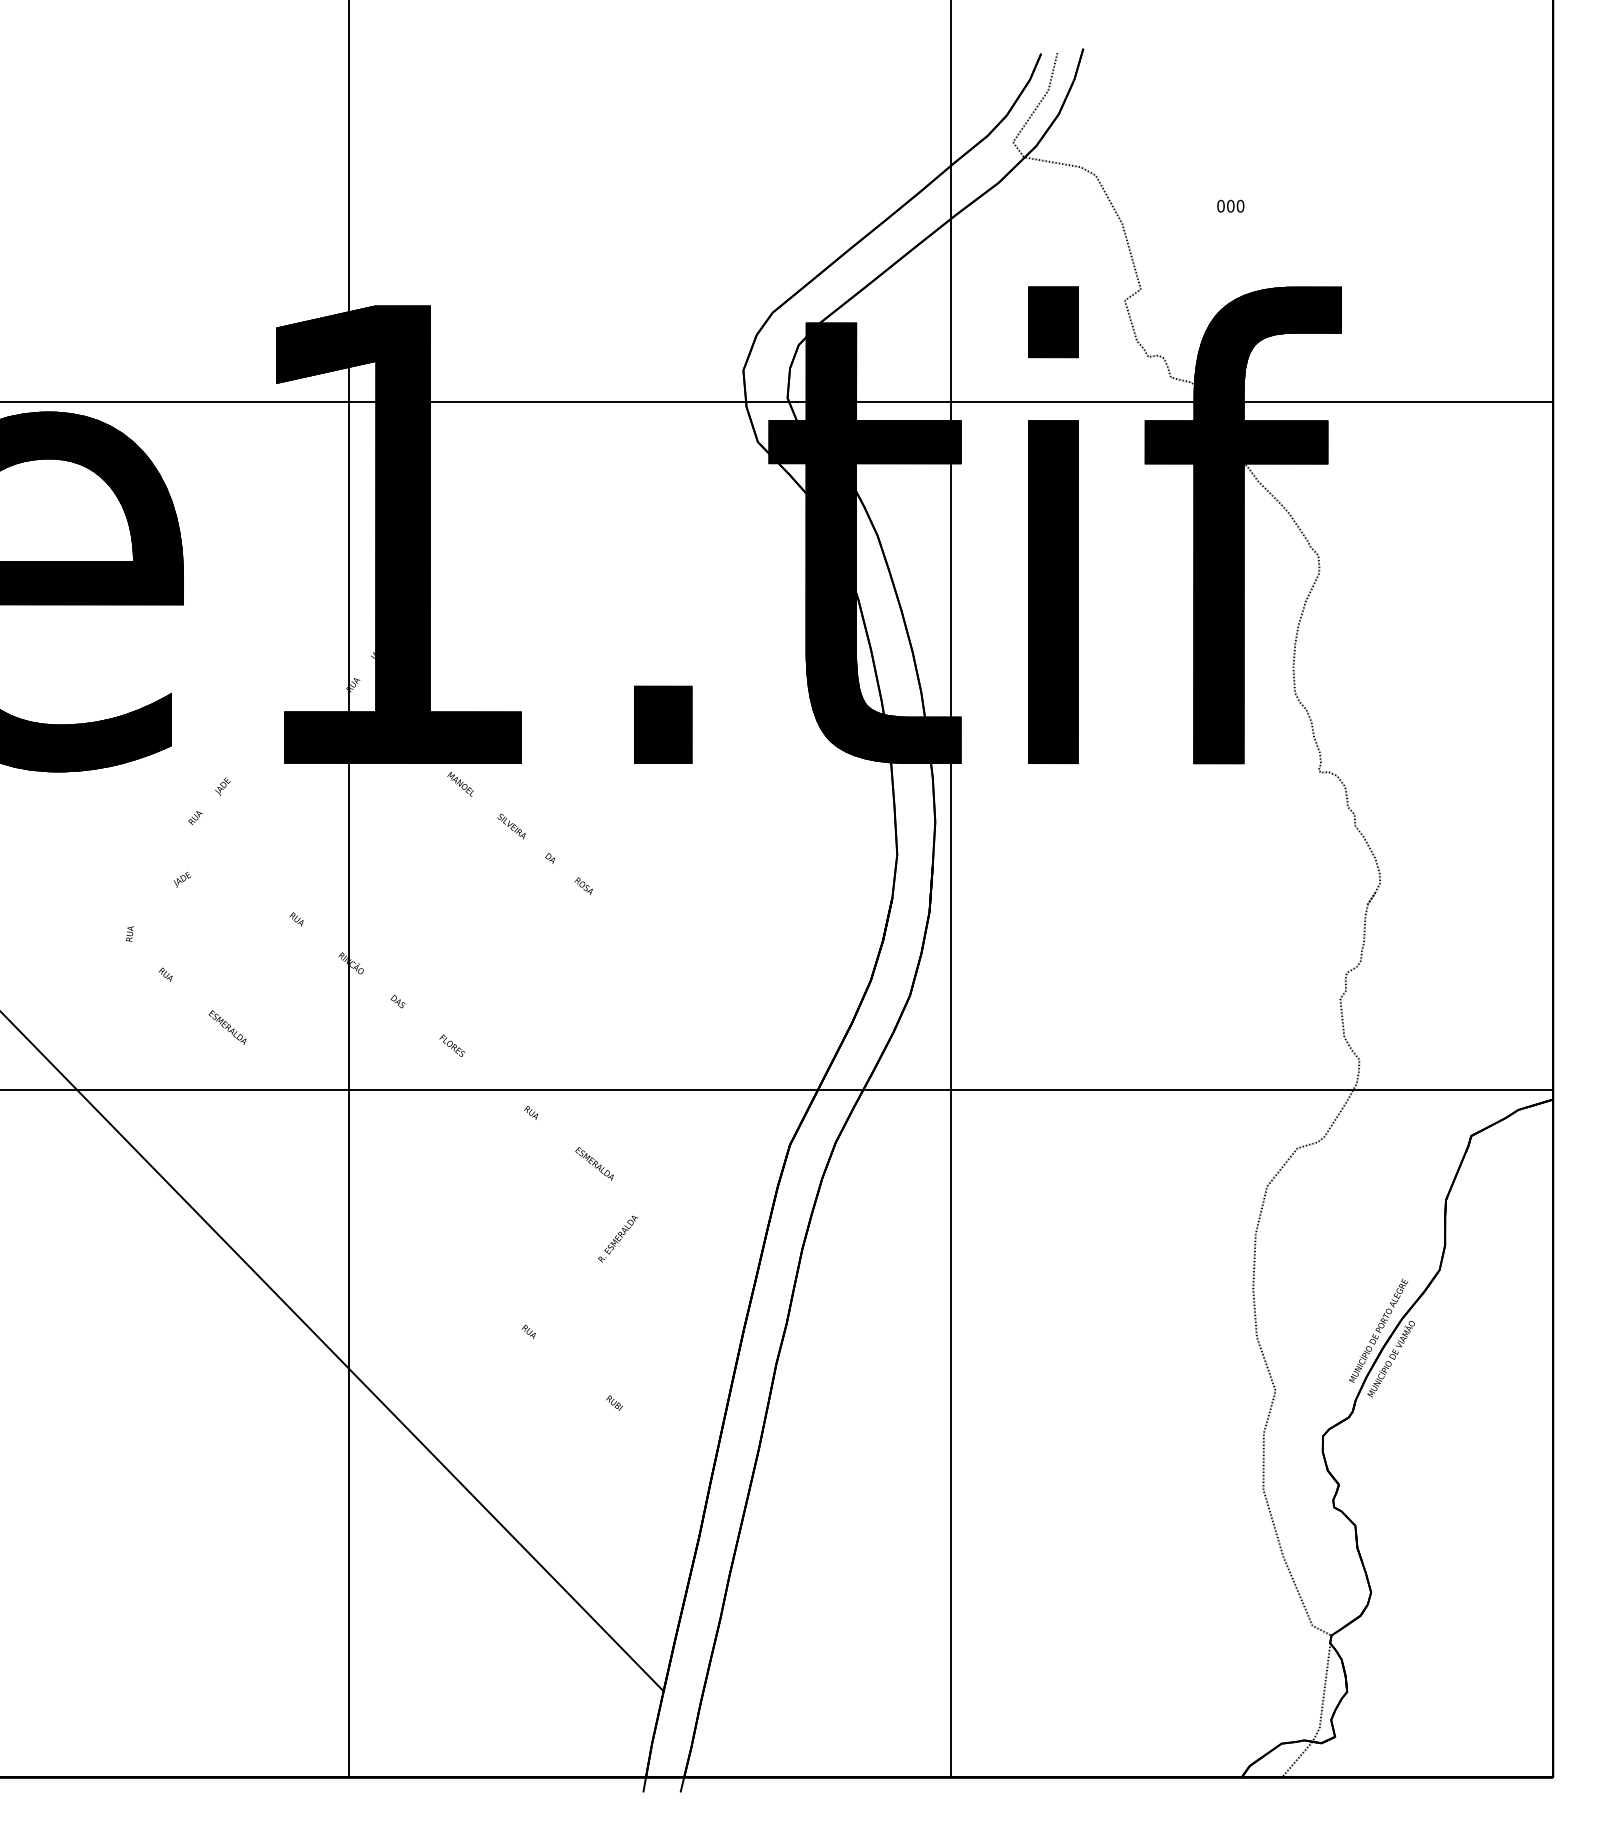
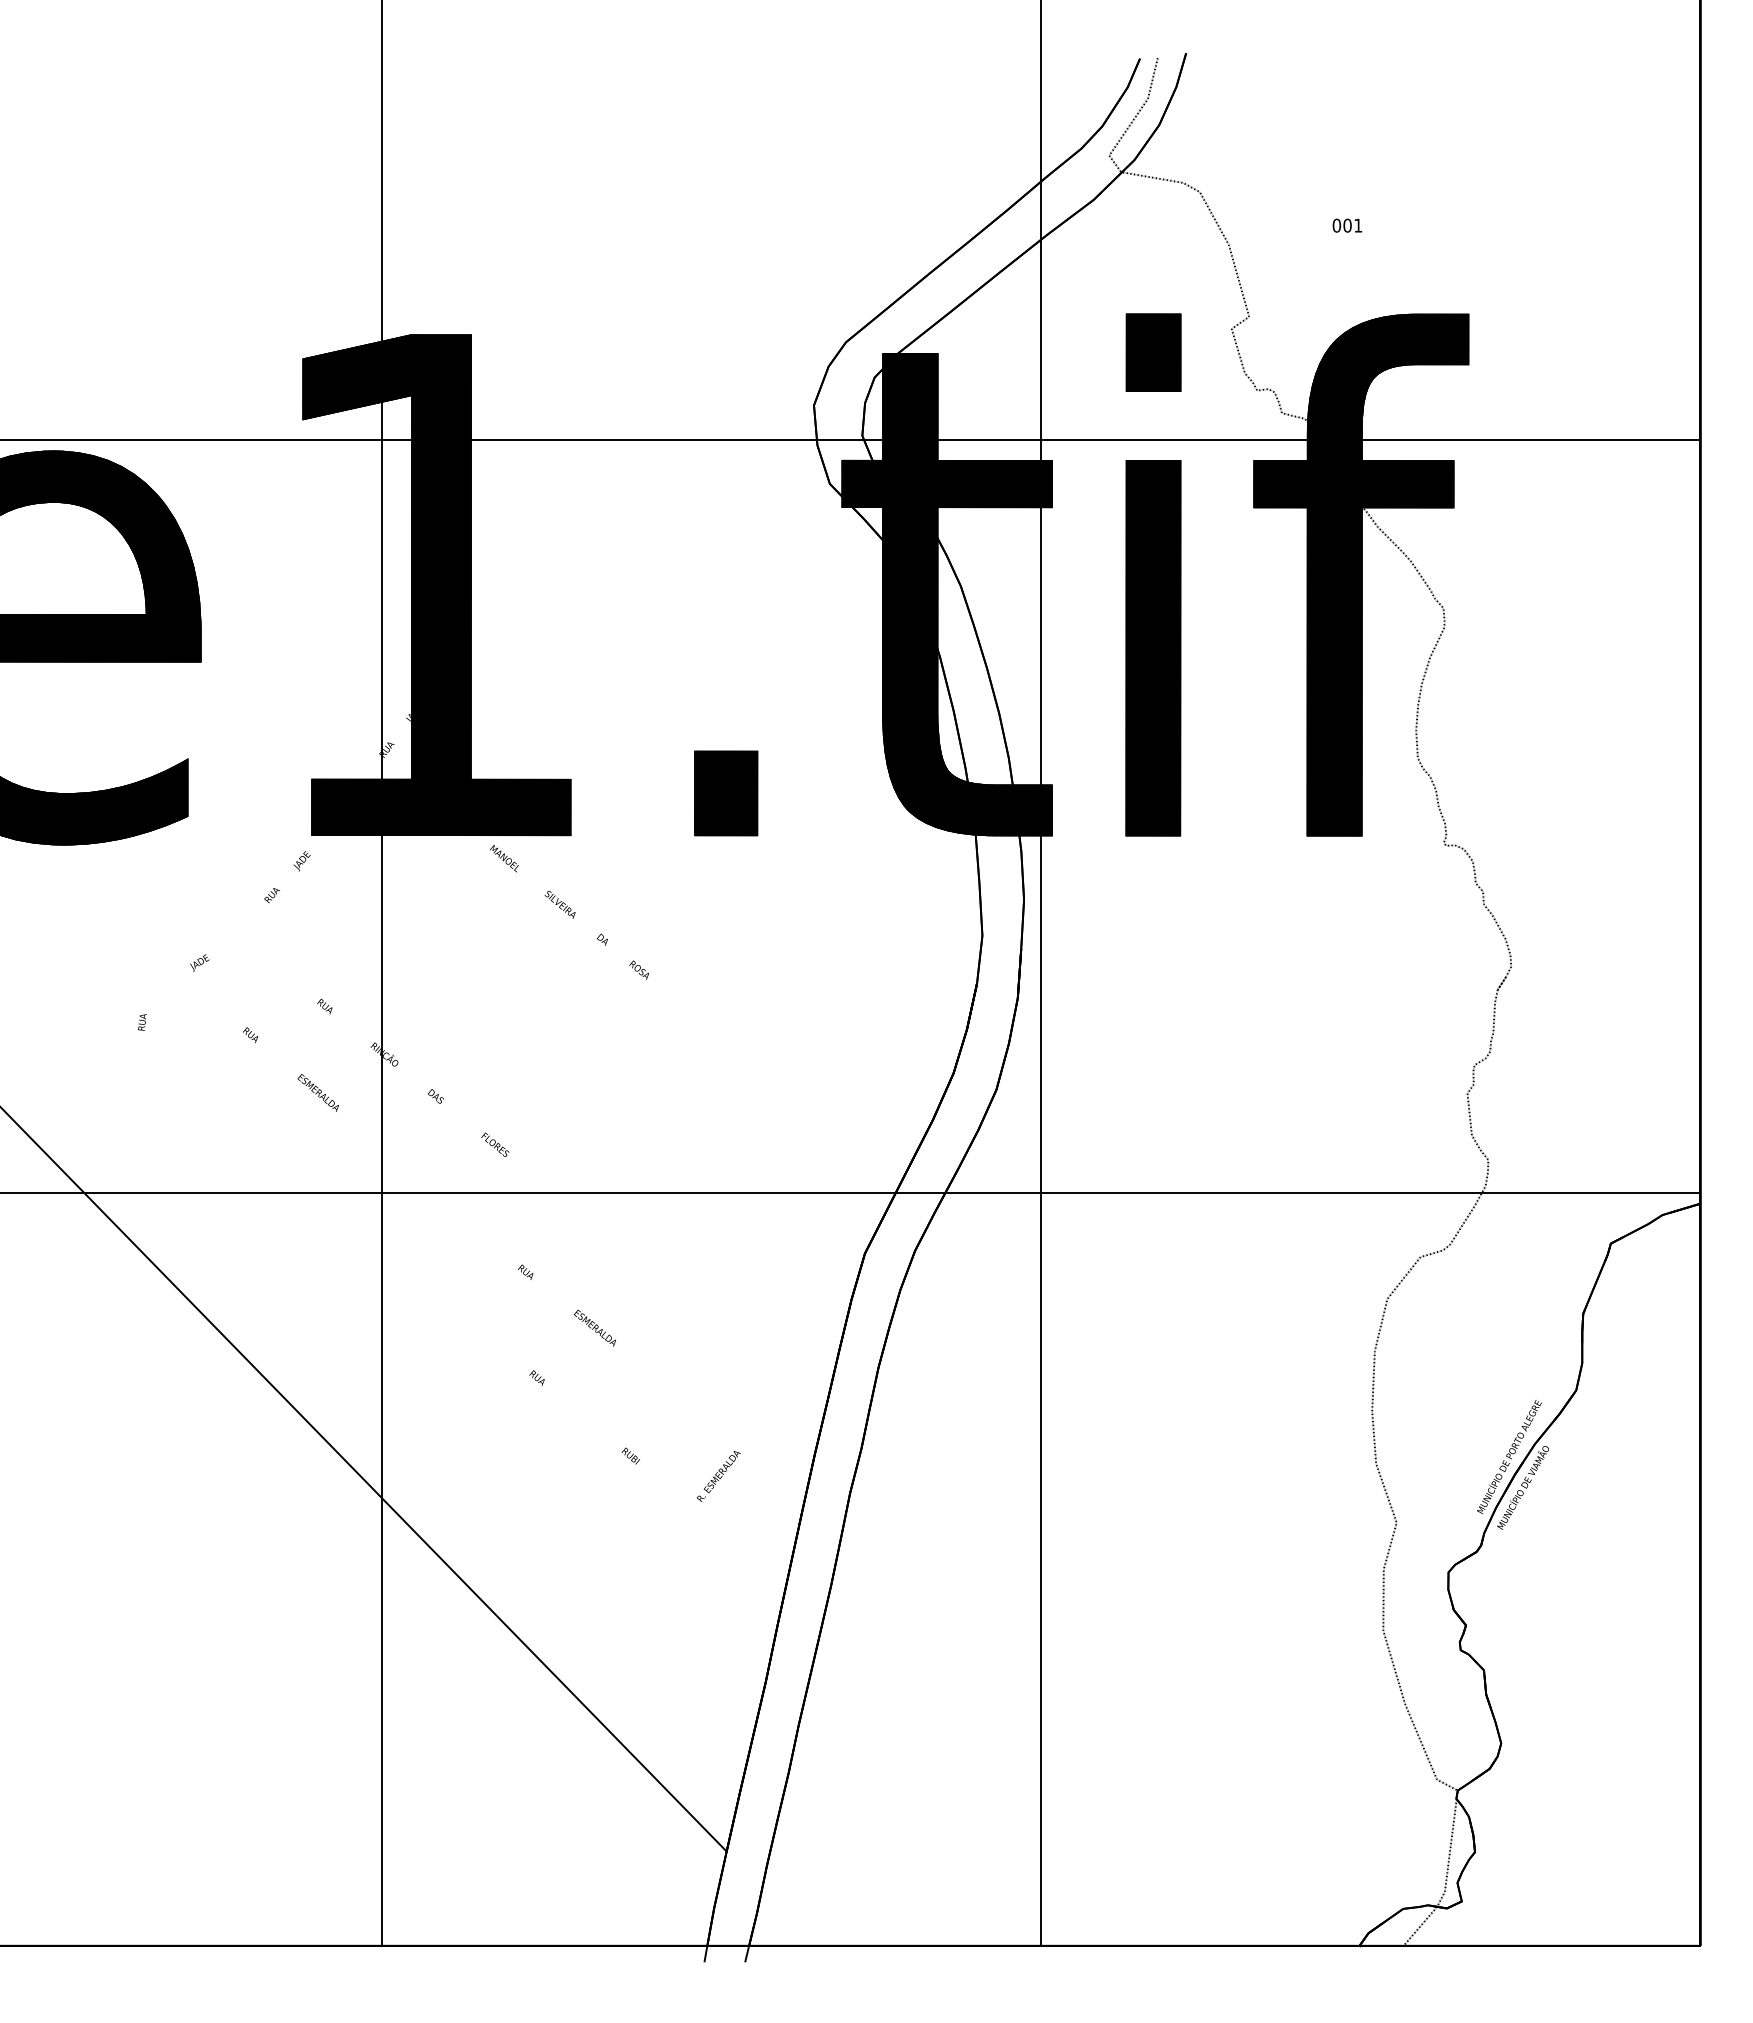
text: (1240, 206) -> (1358, 225), 000 -> 001
text: (209, 801) -> (287, 877), moved
text: (202, 1006) -> (290, 1069), moved
text: (568, 1143) -> (566, 1305), moved
text: (617, 1239) -> (718, 1476), moved
text: (572, 1367) -> (584, 1417), moved

